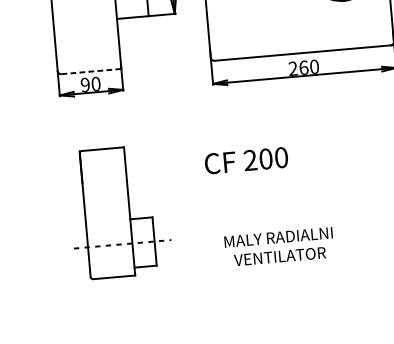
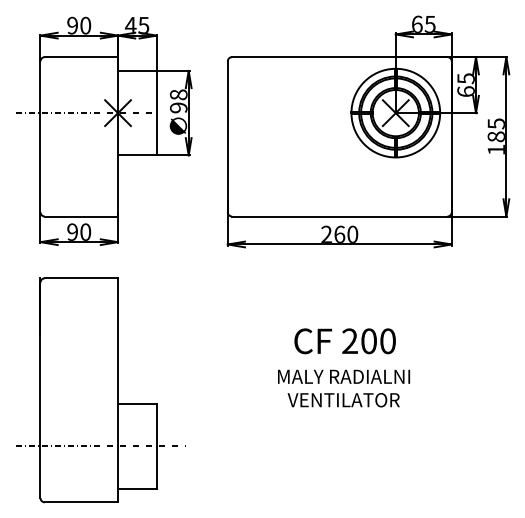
line: (91, 71) -> (81, 216), dashed -> solid
text: (245, 160) -> (344, 341), moved
part: (119, 212) -> (100, 390), size x1.43
text: (279, 246) -> (344, 388), moved

